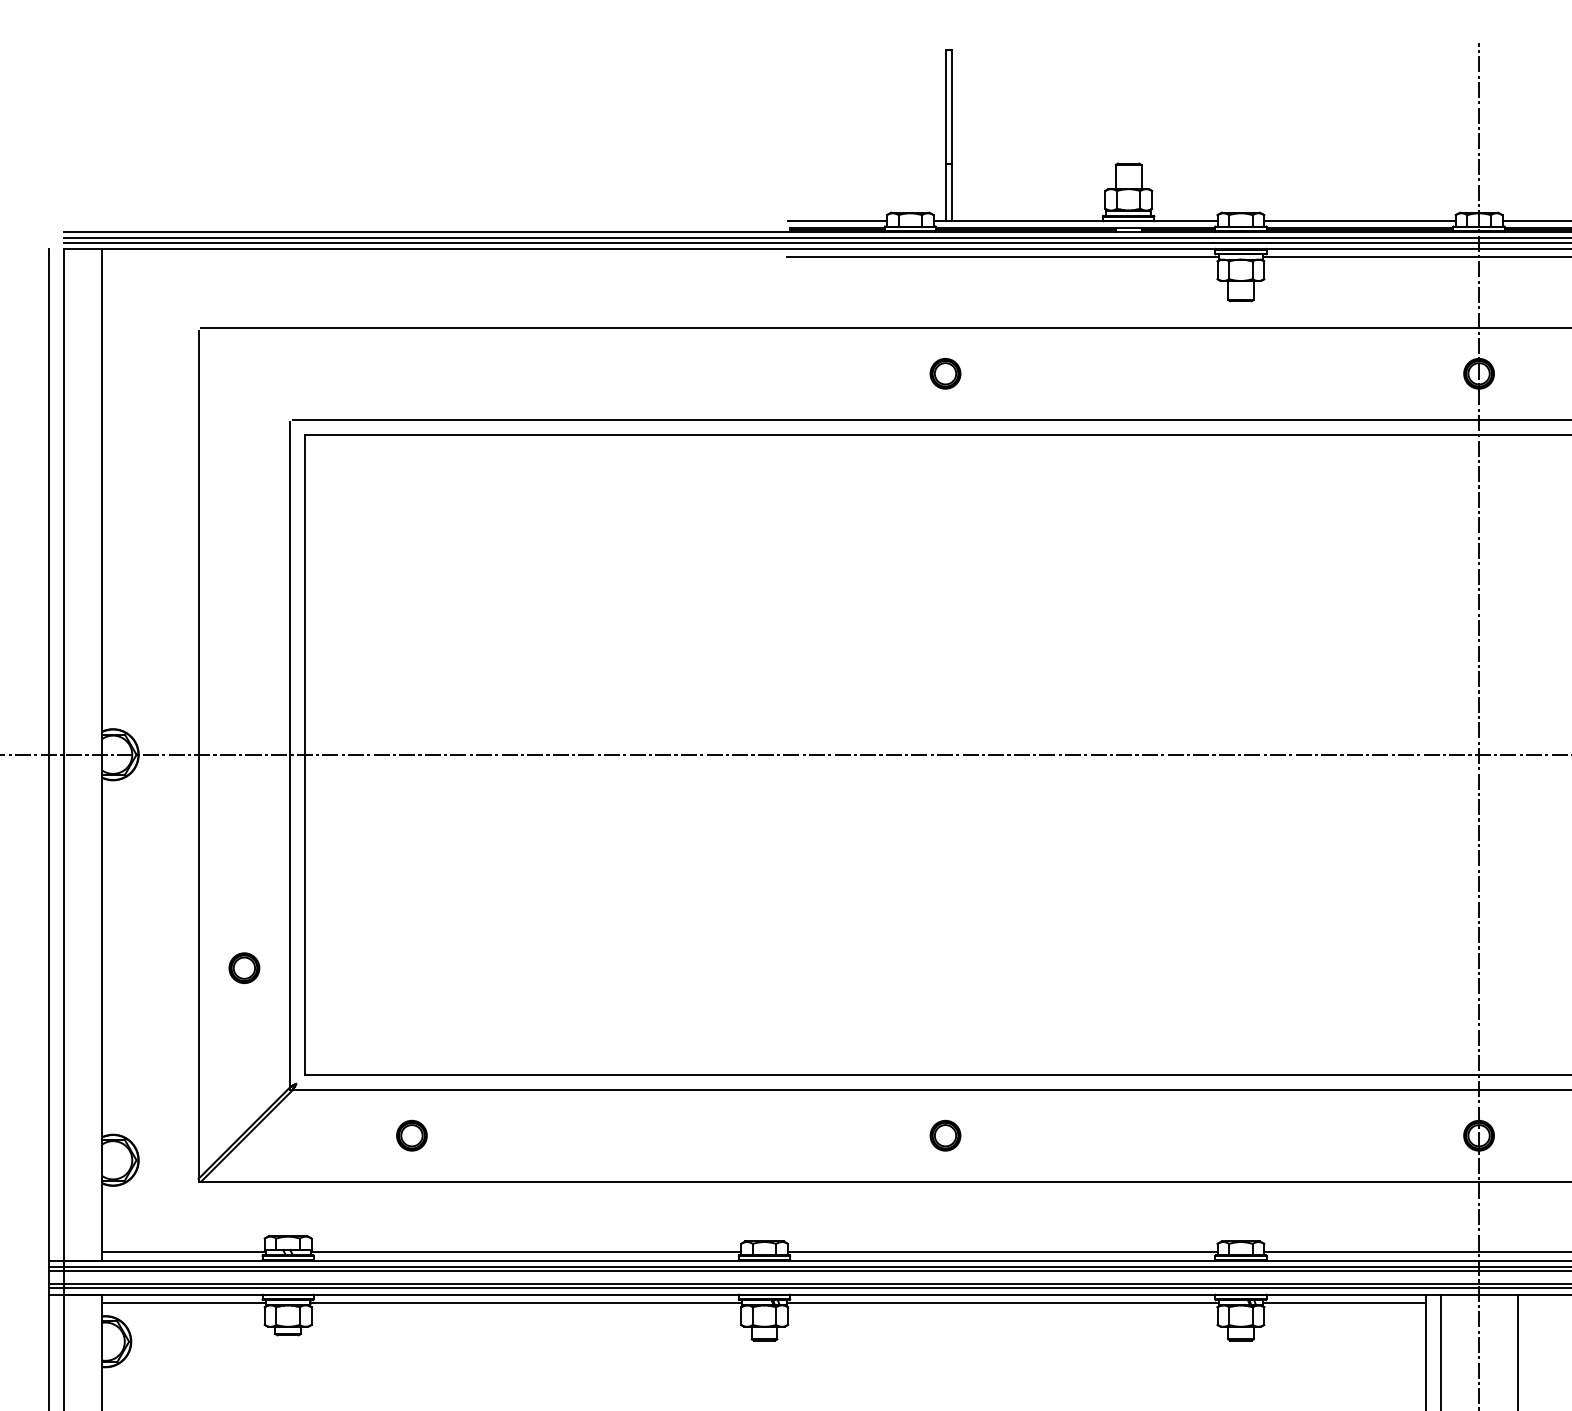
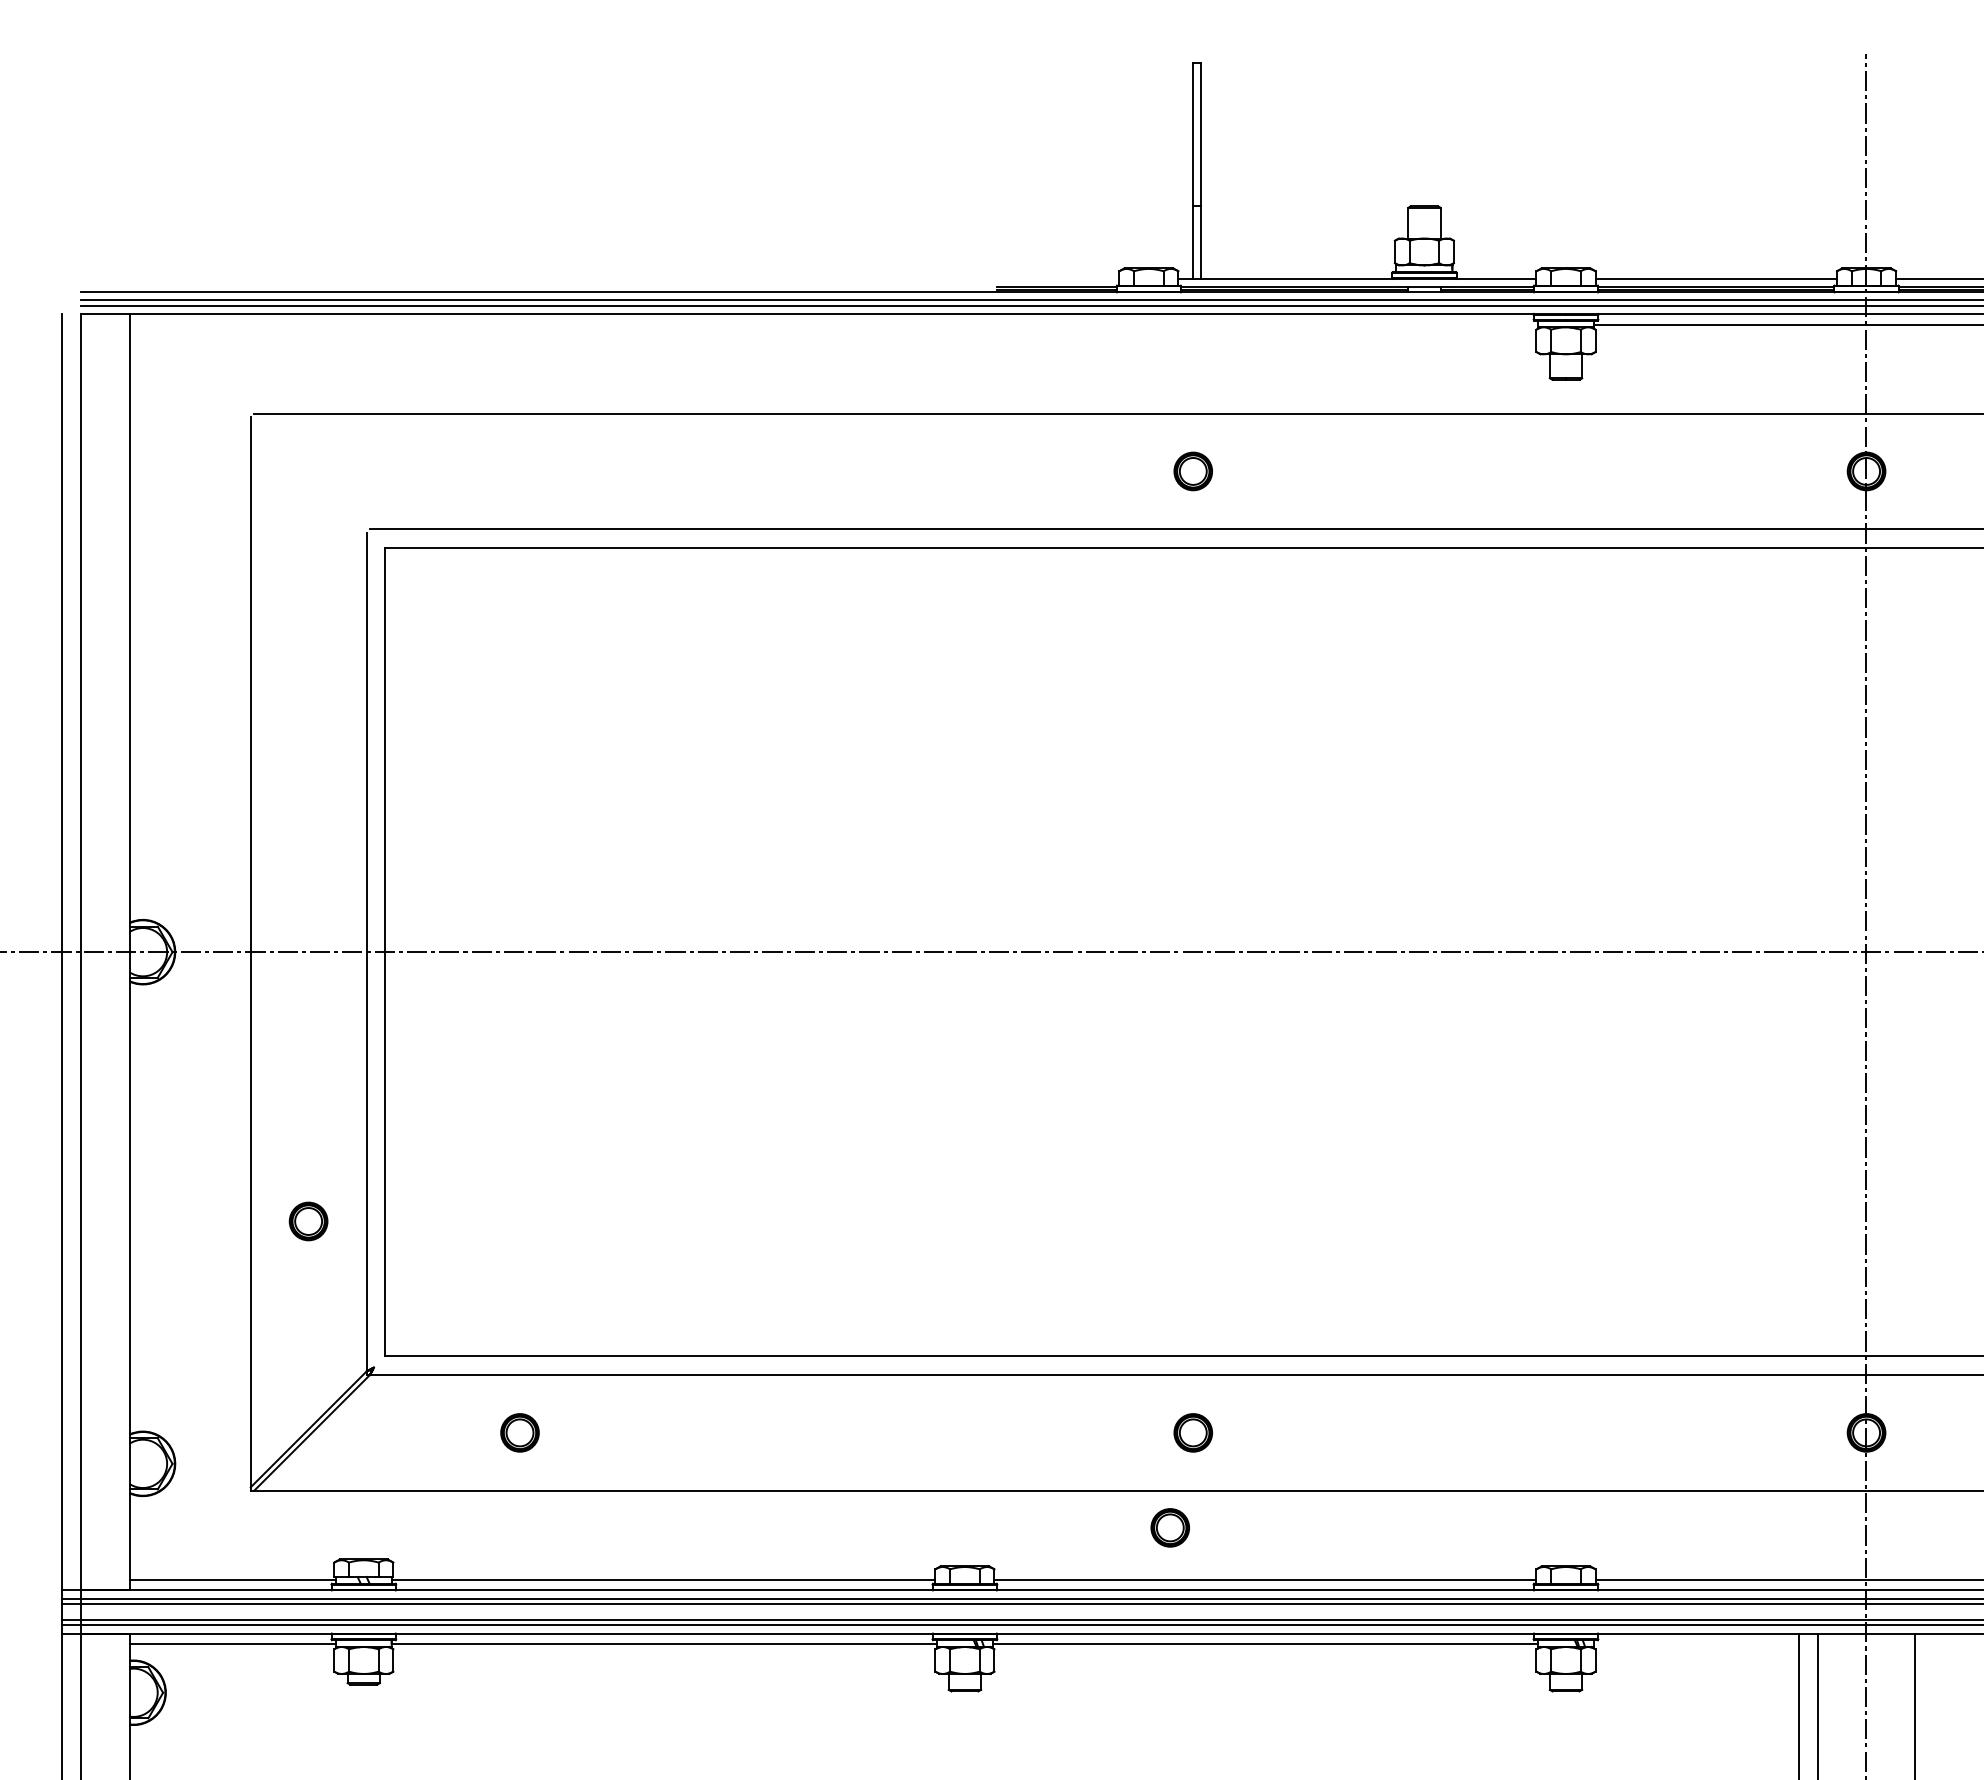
line: (837, 220) -> (1056, 278), removed
line: (1002, 257) -> (1265, 324), removed
part: (926, 1210) -> (1169, 1527), added
line: (1344, 1303) -> (1696, 1644), removed

